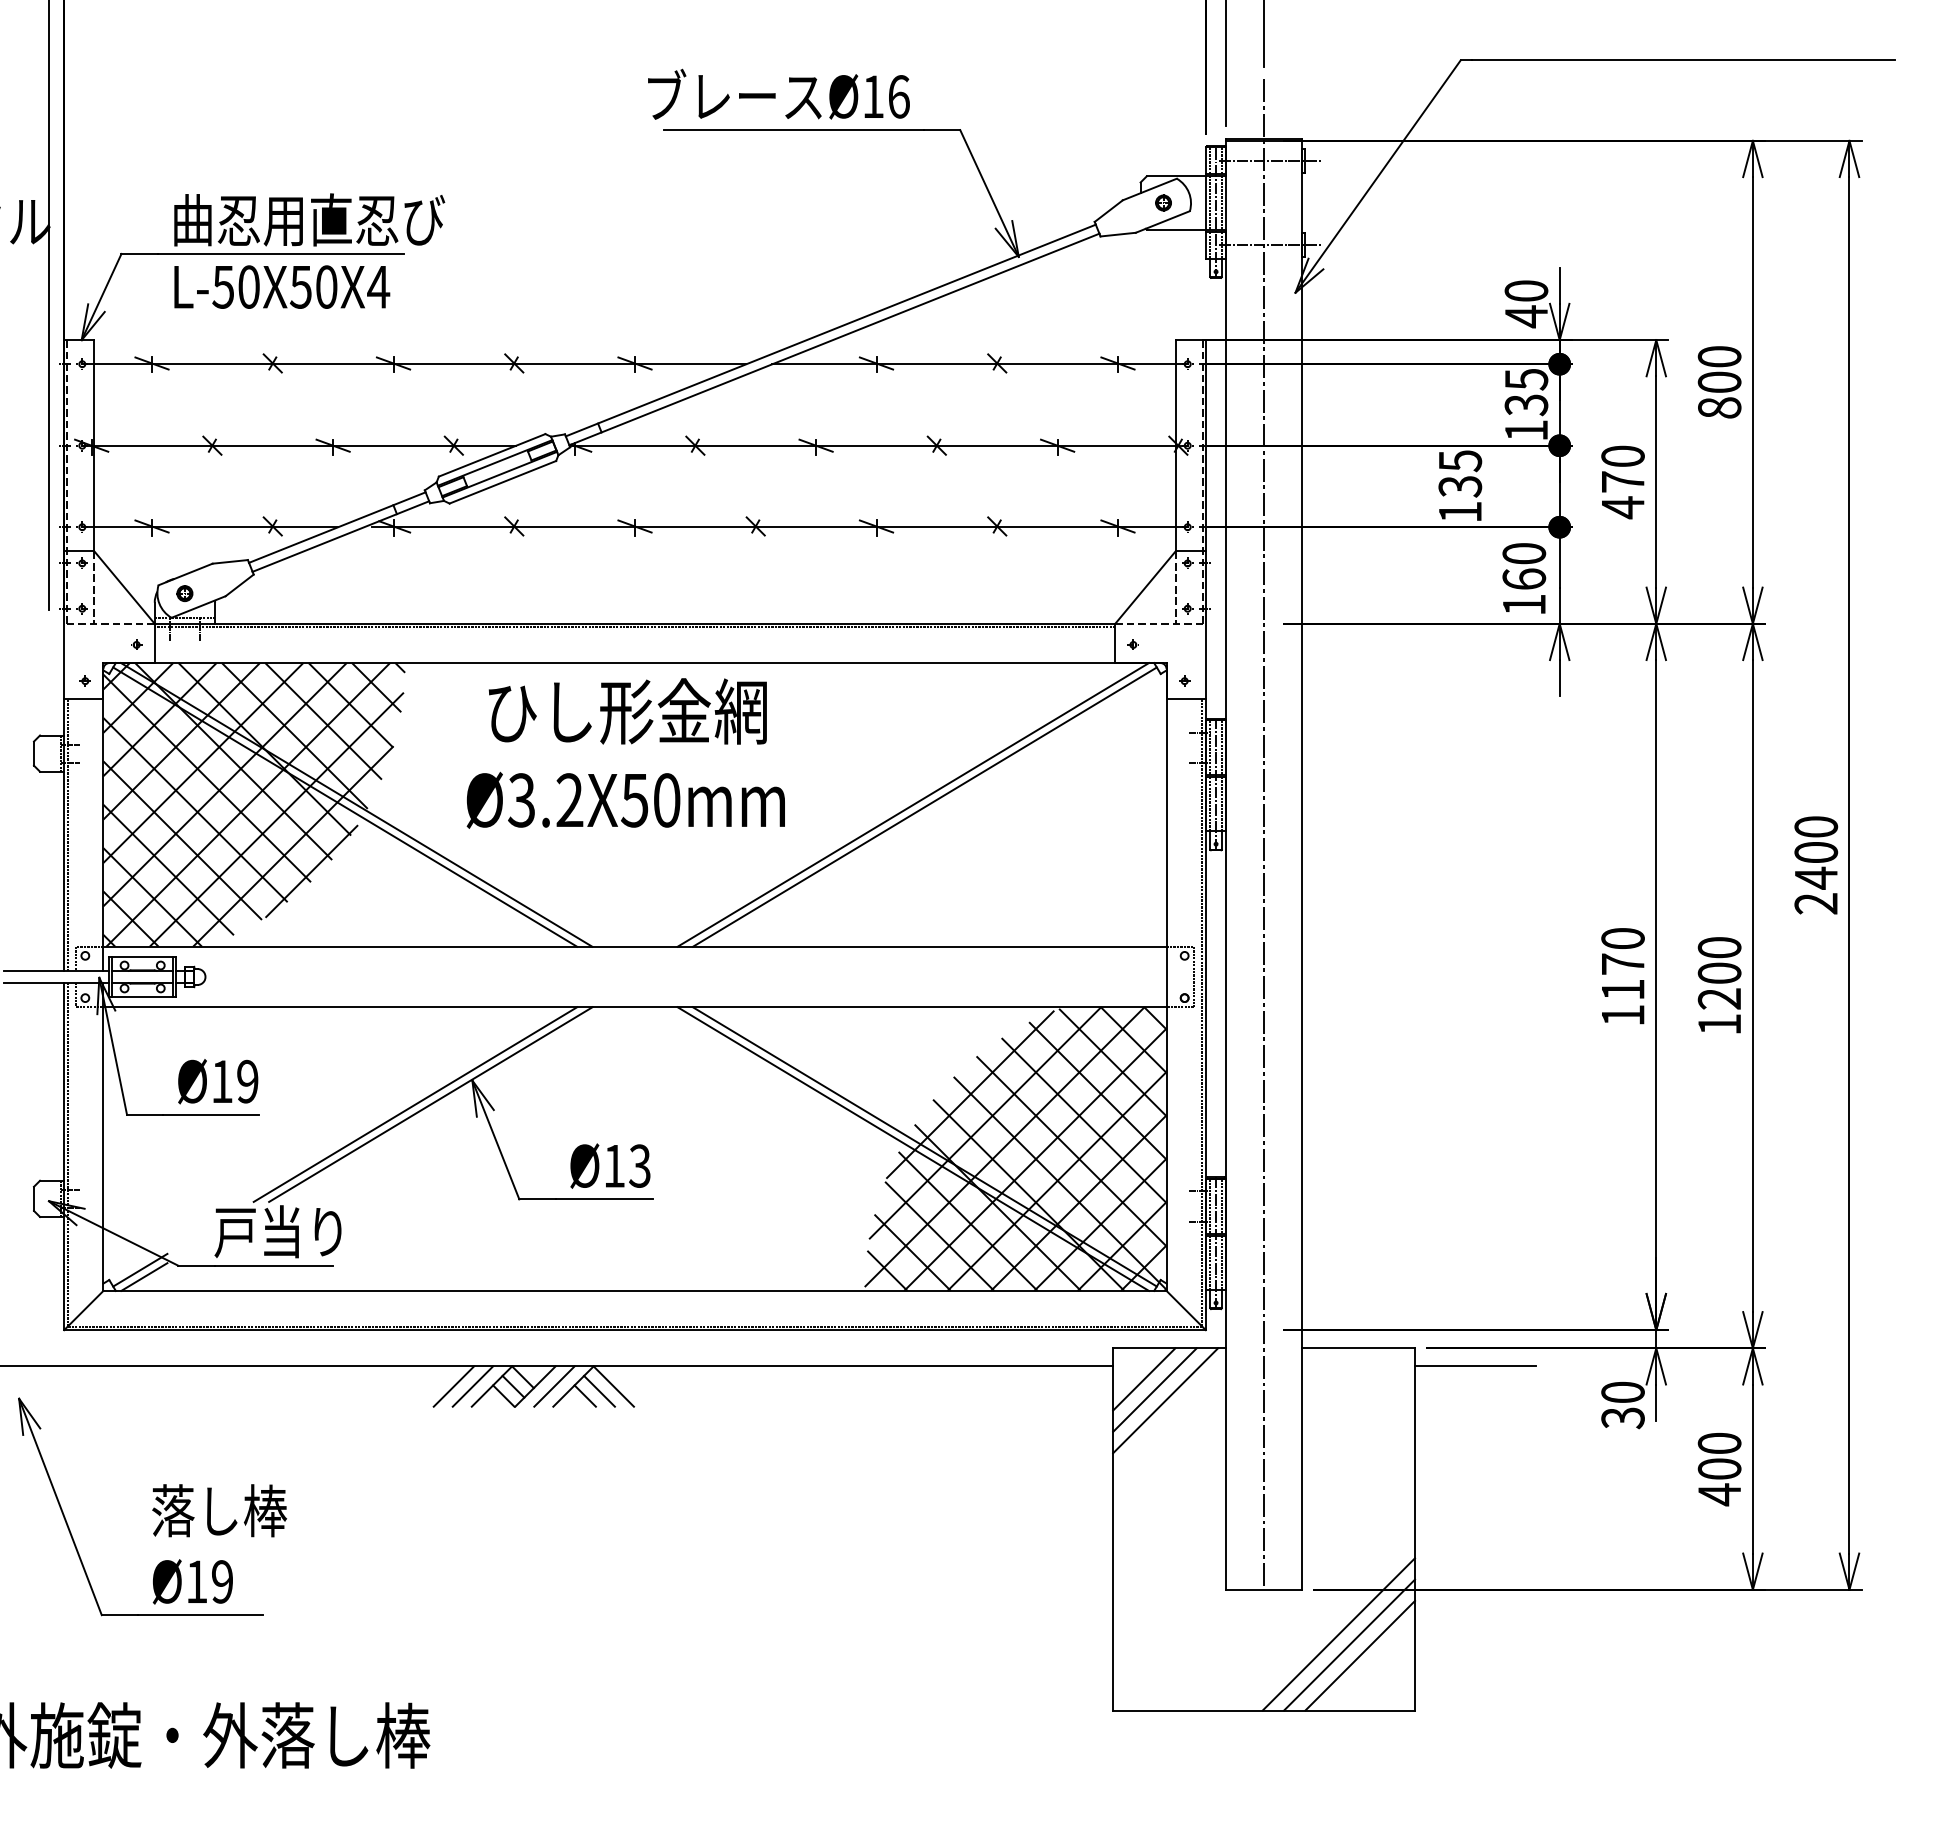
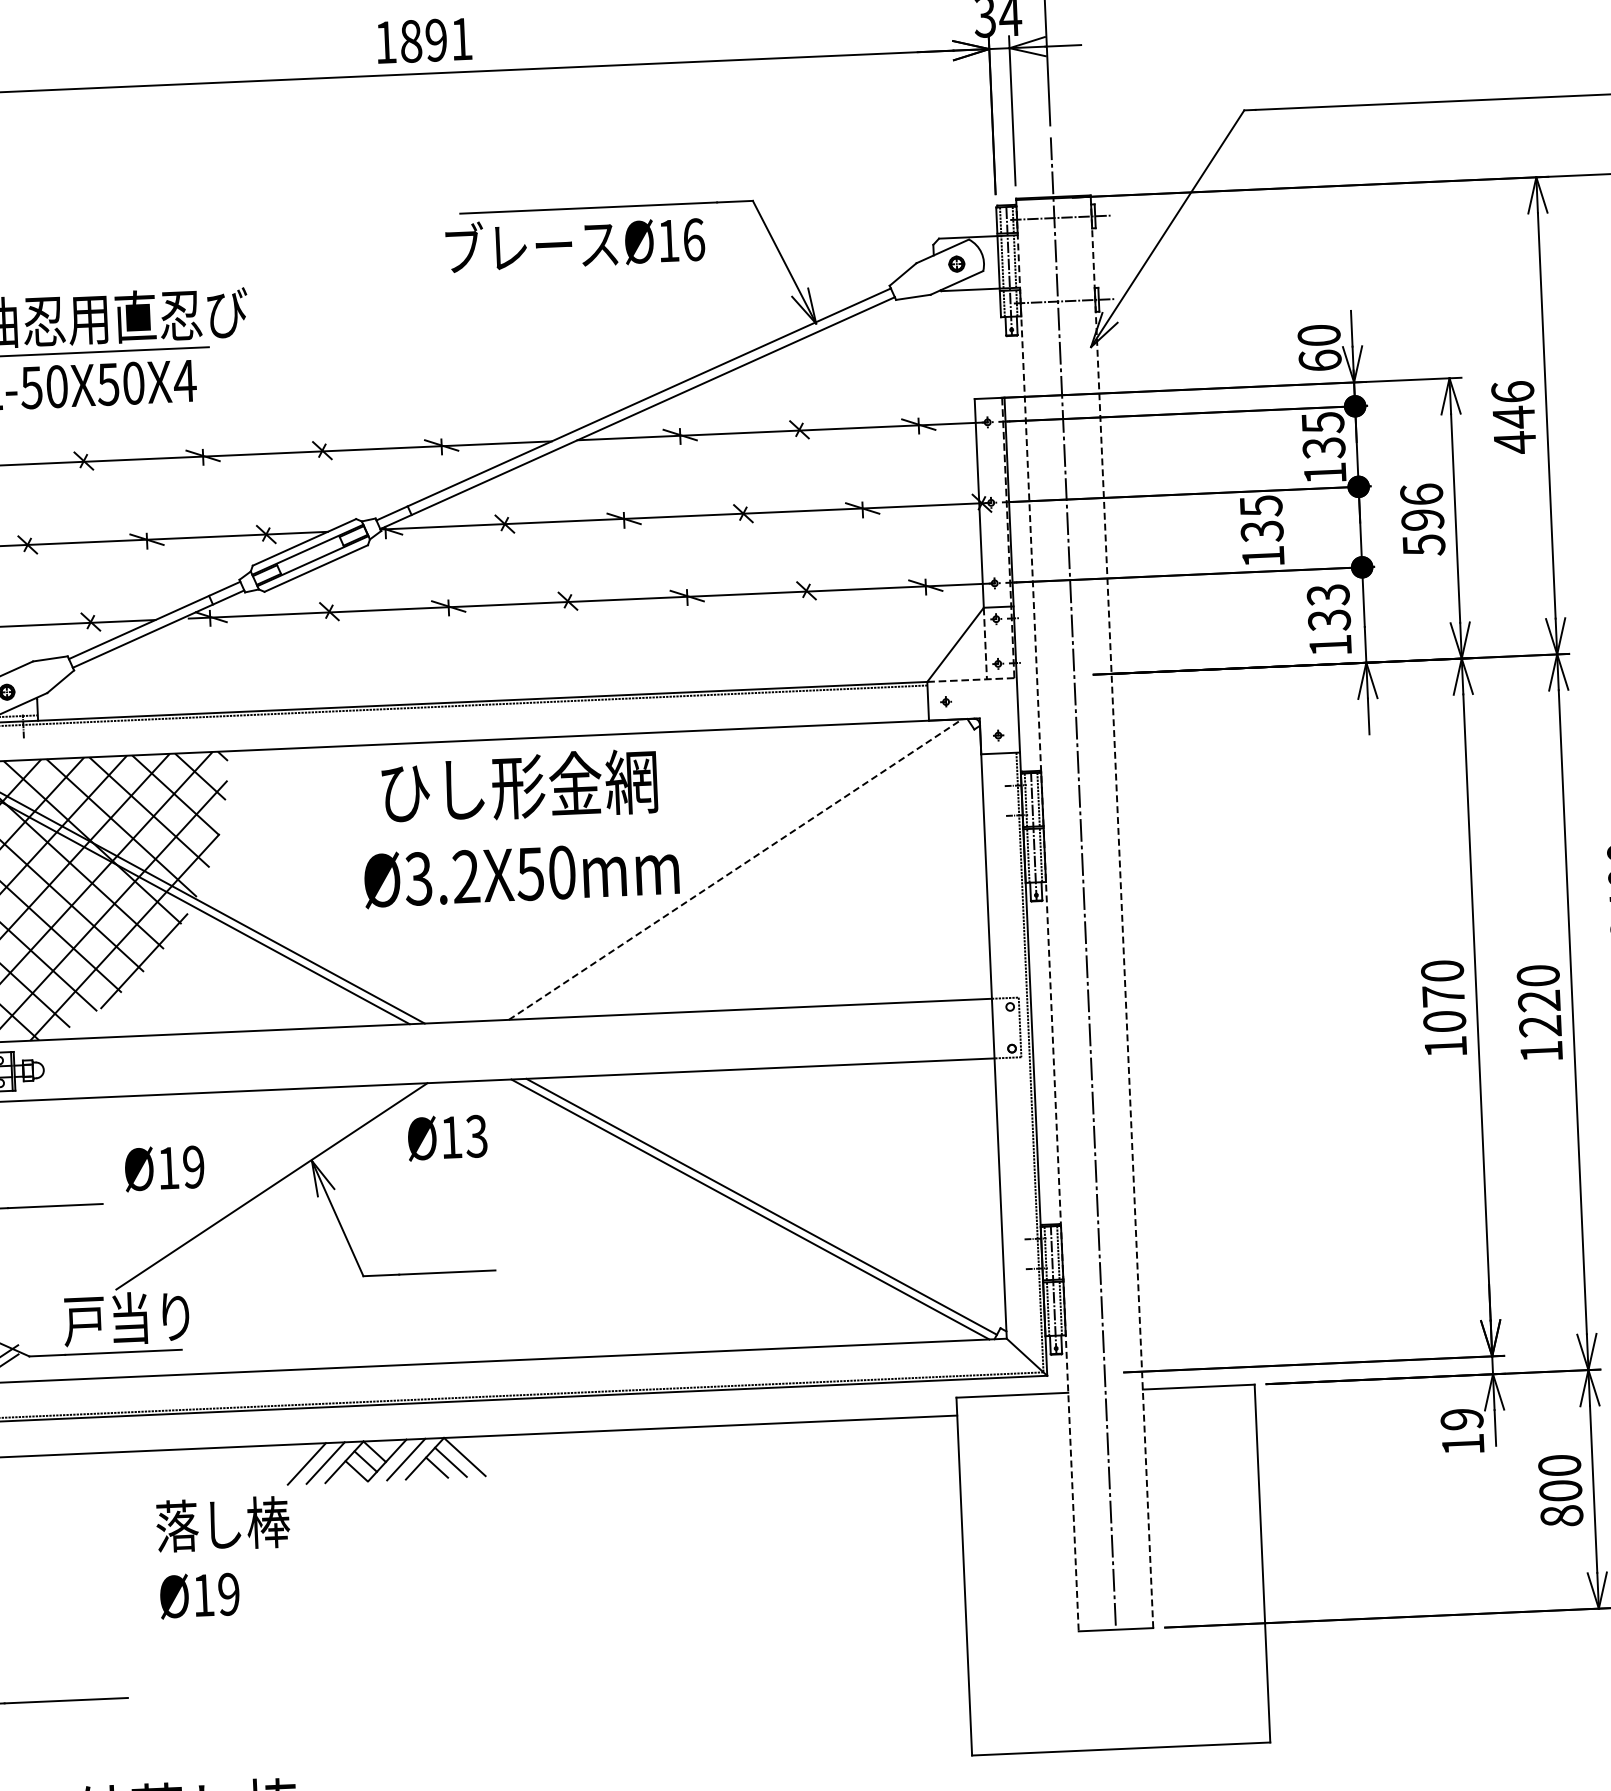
text: (778, 93) -> (574, 241), moved
text: (1526, 316) -> (1320, 360), 40 -> 60
text: (1719, 382) -> (1513, 417), 800 -> 446
text: (1622, 482) -> (1422, 520), 470 -> 596
text: (1524, 566) -> (1329, 607), 160 -> 133
text: (625, 753) -> (519, 828), moved
line: (913, 804) -> (735, 869), solid -> dashed
line: (924, 806) -> (746, 870), removed
line: (1301, 864) -> (1121, 911), solid -> dashed
line: (1226, 865) -> (1047, 915), solid -> dashed
text: (1719, 972) -> (1539, 1000), 1200 -> 1220
text: (1622, 989) -> (1444, 1021), 1170 -> 1070
text: (218, 1081) -> (164, 1168), moved
line: (415, 1104) -> (256, 1186), removed
hatch: (1015, 1148) -> (851, 1204), removed
text: (610, 1165) -> (447, 1137), moved
line: (1475, 1366) -> (1315, 1400), removed
line: (1144, 1379) -> (988, 1427), removed
line: (1154, 1389) -> (999, 1436), removed
line: (1165, 1400) -> (1010, 1447), removed
text: (1622, 1405) -> (1462, 1432), 30 -> 19
text: (1719, 1494) -> (1561, 1515), 400 -> 800
text: (219, 1544) -> (224, 1557), moved
line: (1338, 1634) -> (1191, 1670), removed
line: (1349, 1644) -> (1202, 1680), removed
line: (1360, 1655) -> (1214, 1690), removed

